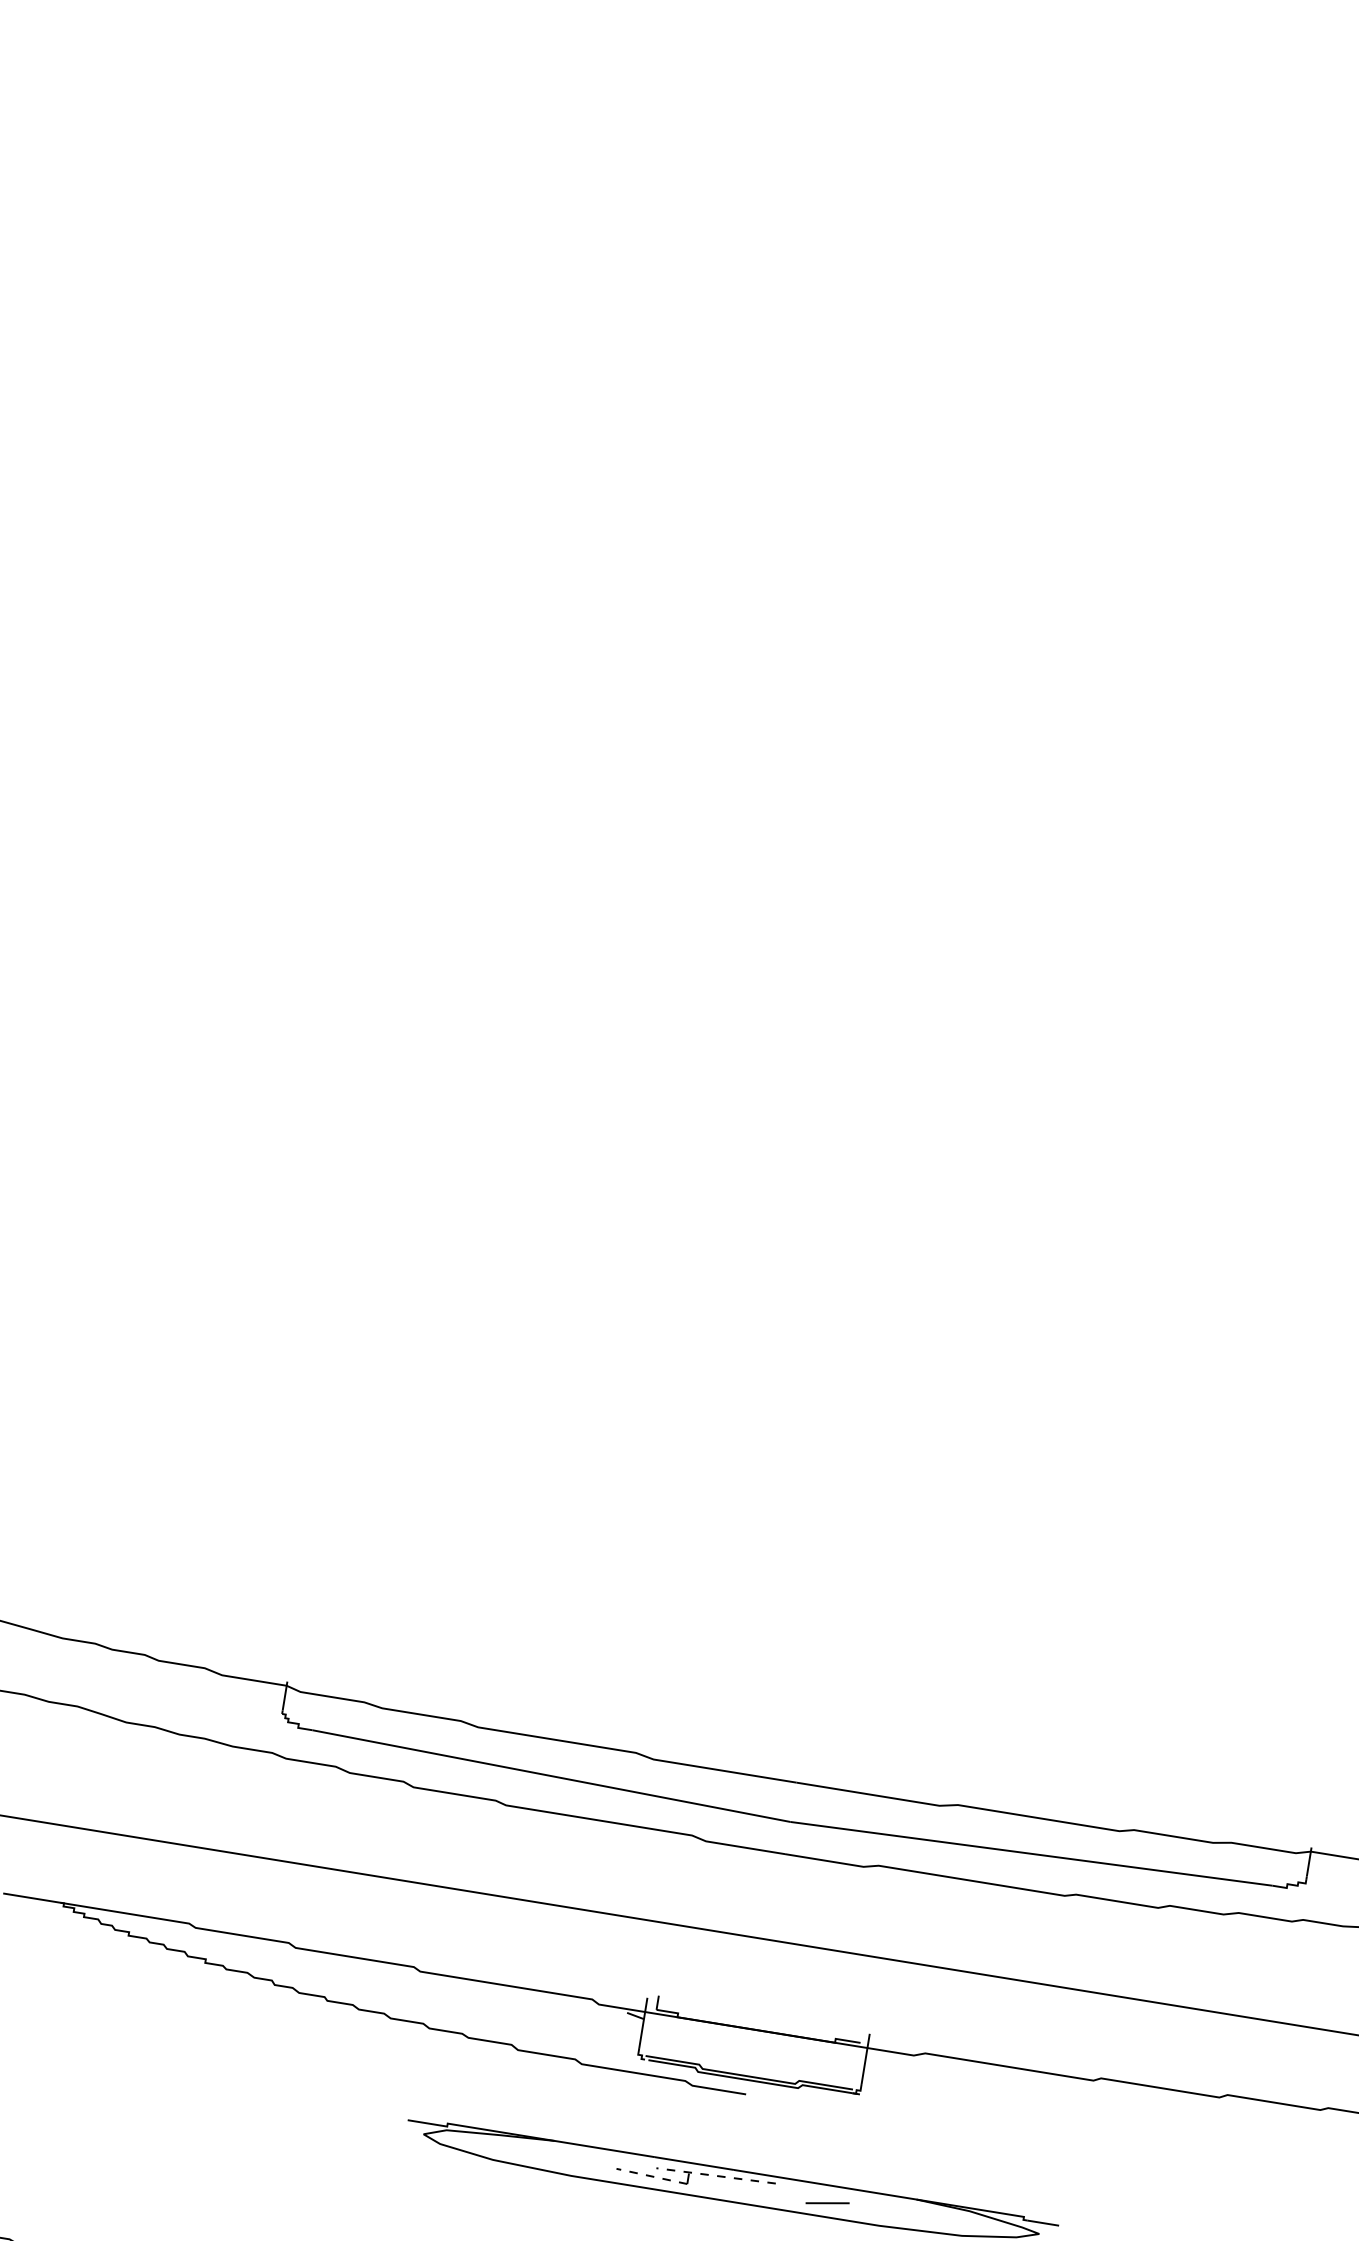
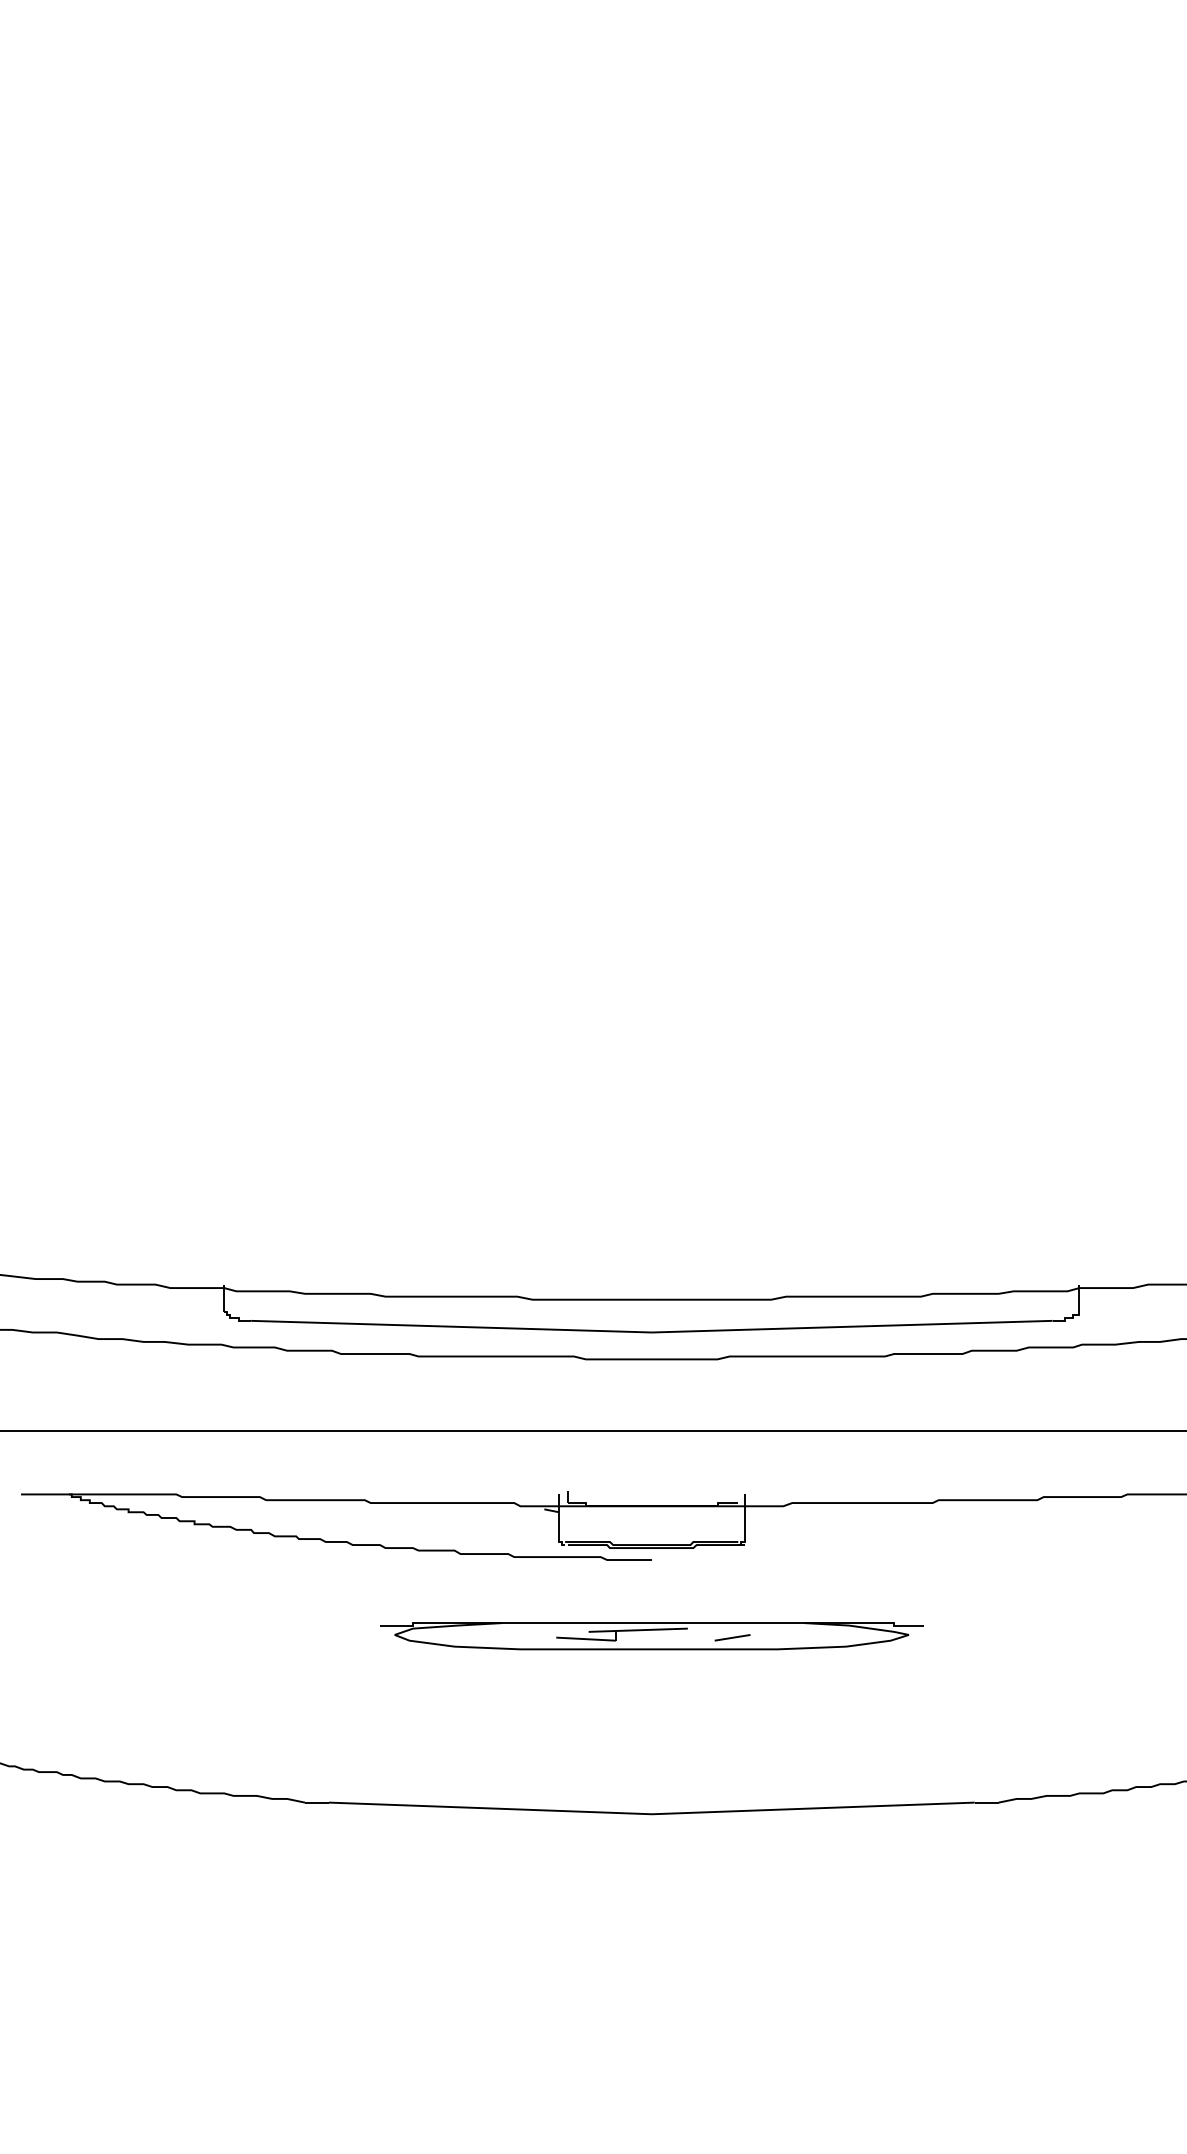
line: (652, 2176) -> (586, 1639), dashed -> solid
line: (716, 2176) -> (638, 1630), dashed -> solid

